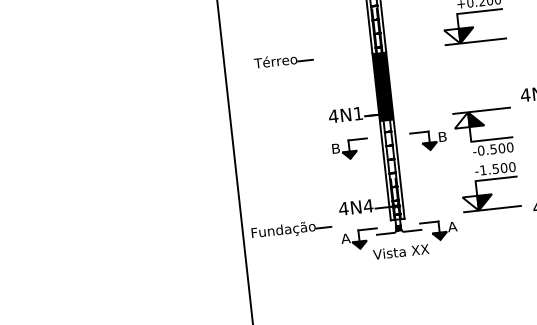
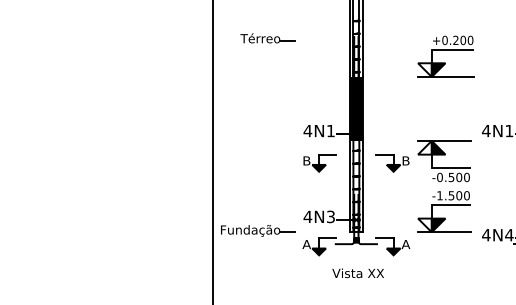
part: (283, 60) -> (267, 38), moved
text: (368, 205) -> (330, 216), 4N4 -> 4N3
text: (400, 252) -> (357, 273), moved

